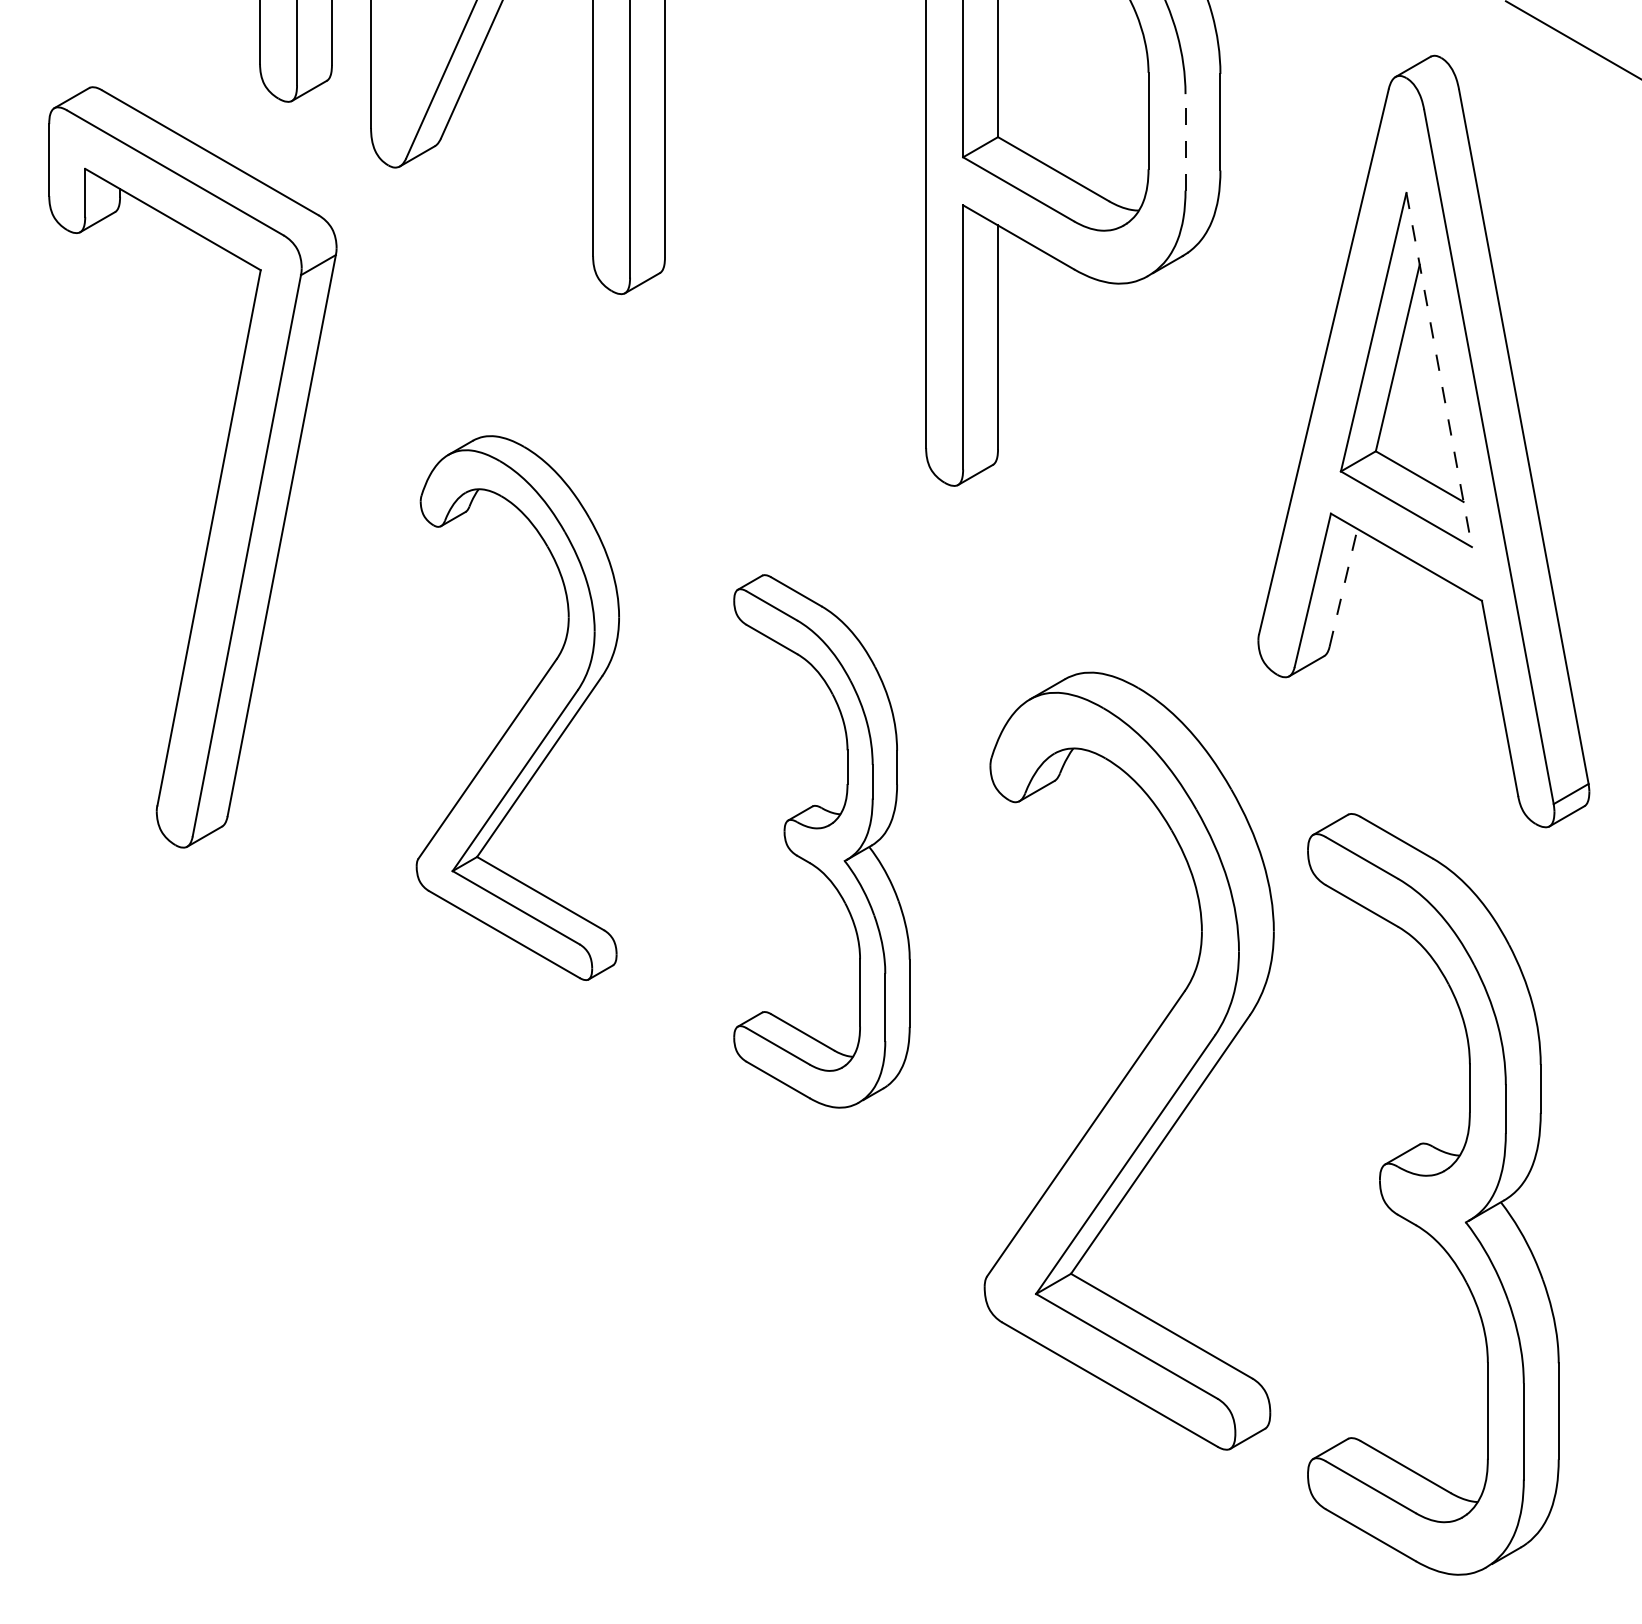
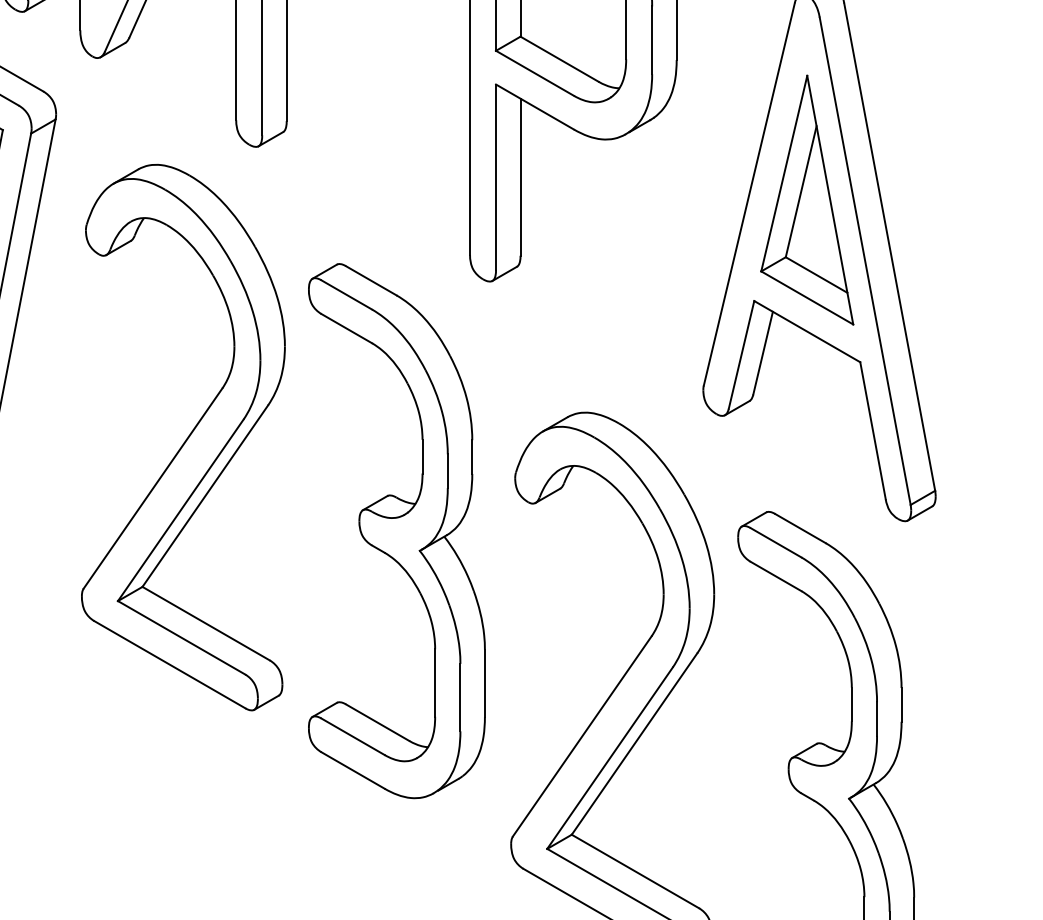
line: (1185, 141) -> (652, 39), dashed -> solid
line: (1439, 370) -> (830, 200), dashed -> solid
line: (1343, 587) -> (763, 352), dashed -> solid
part: (517, 707) -> (183, 437), size x1.43
part: (821, 841) -> (396, 531), size x1.43

